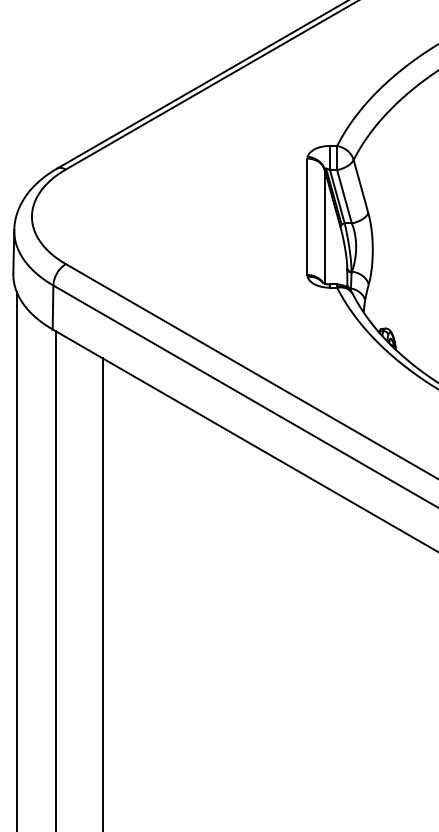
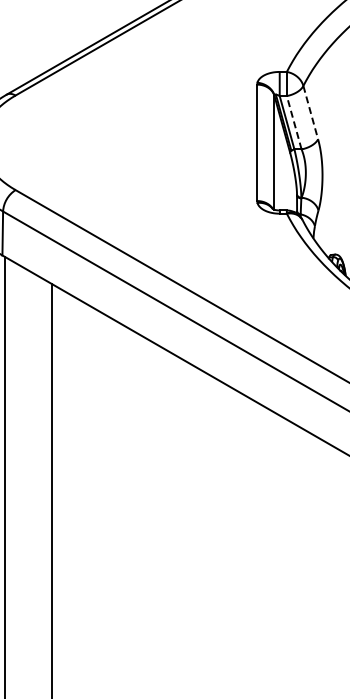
line: (361, 186) -> (311, 112), solid -> dashed
line: (344, 196) -> (294, 122), solid -> dashed

